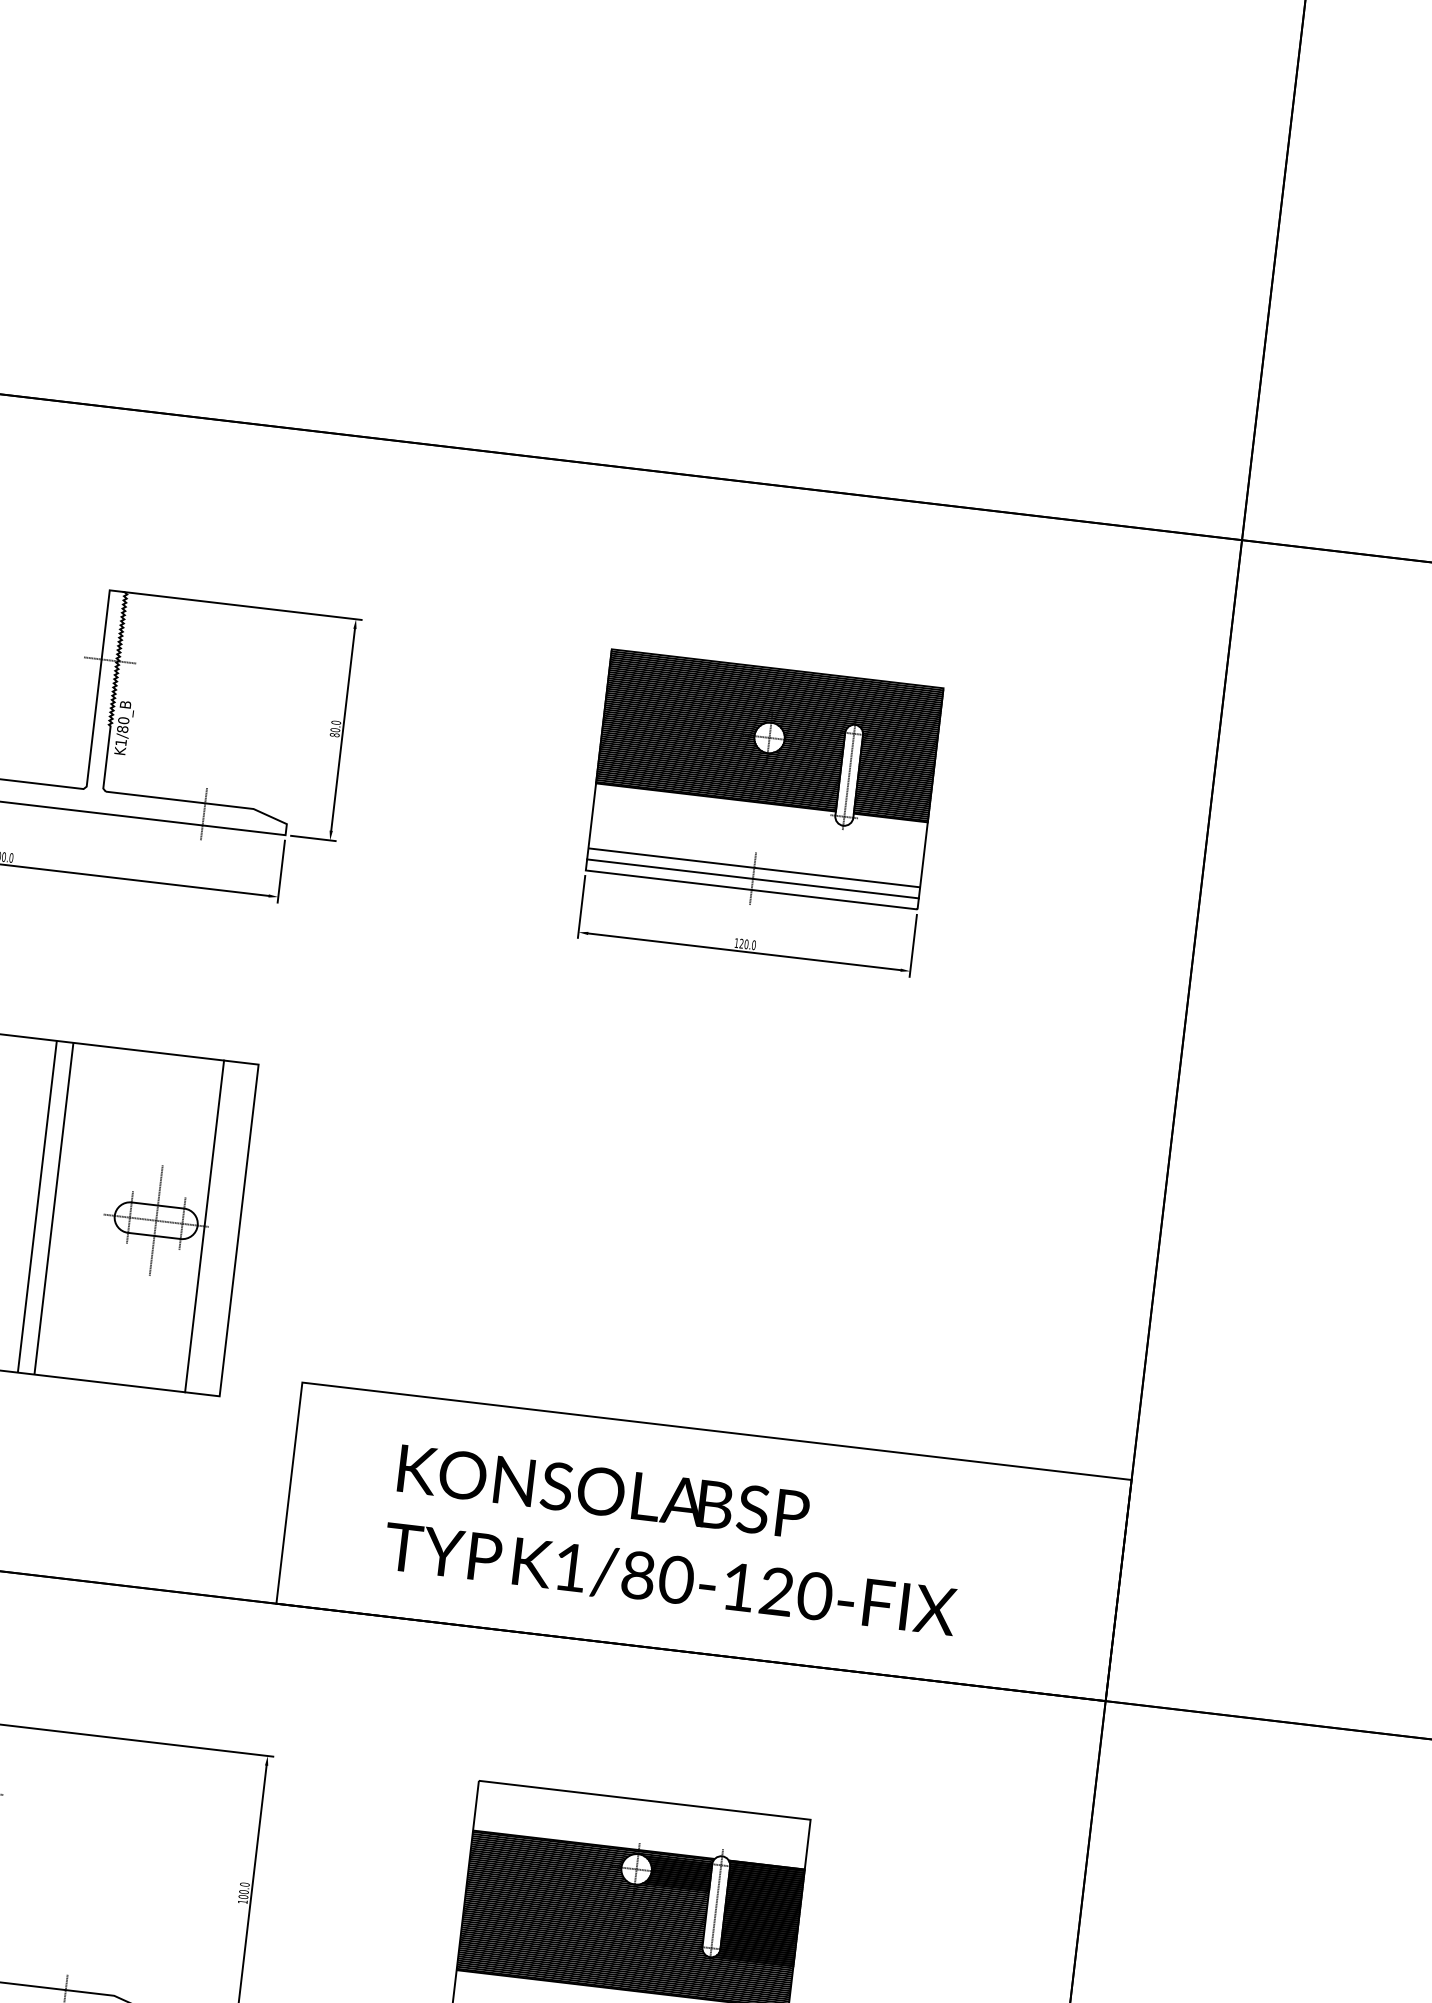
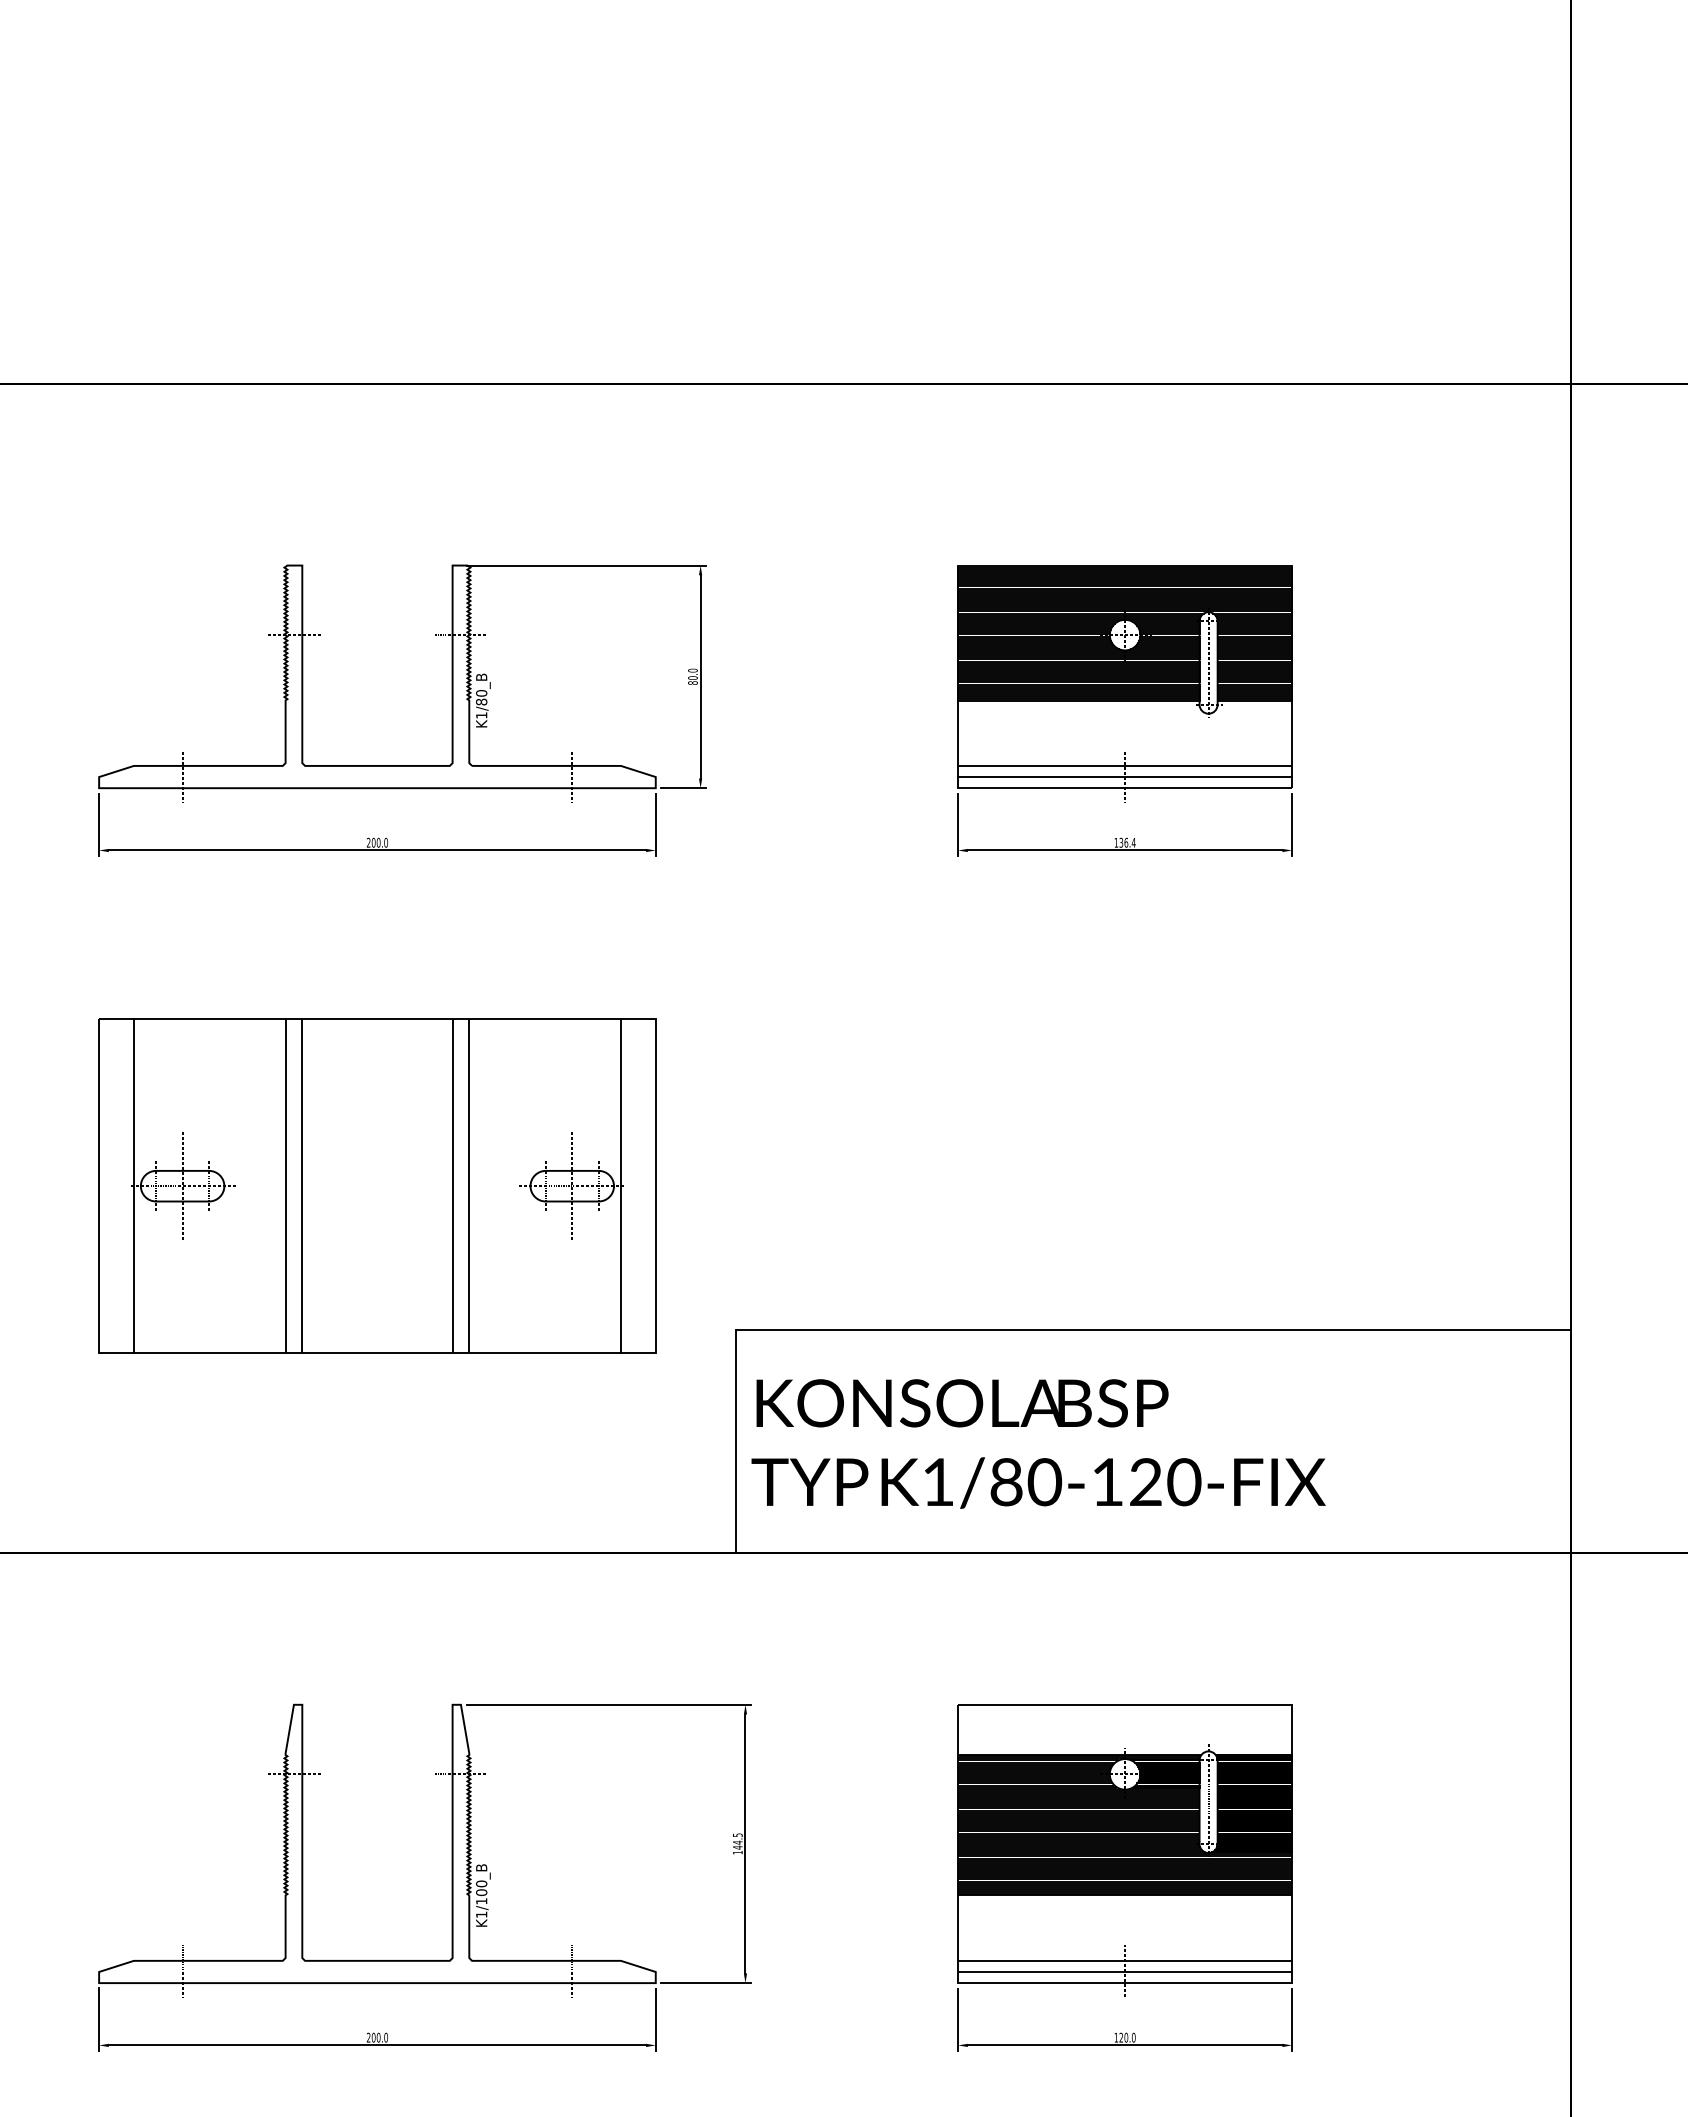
text: (747, 944) -> (1127, 842), 120.0 -> 136.4
text: (674, 1540) -> (1038, 1443), moved
text: (243, 1890) -> (737, 1841), 100.0 -> 144.5

